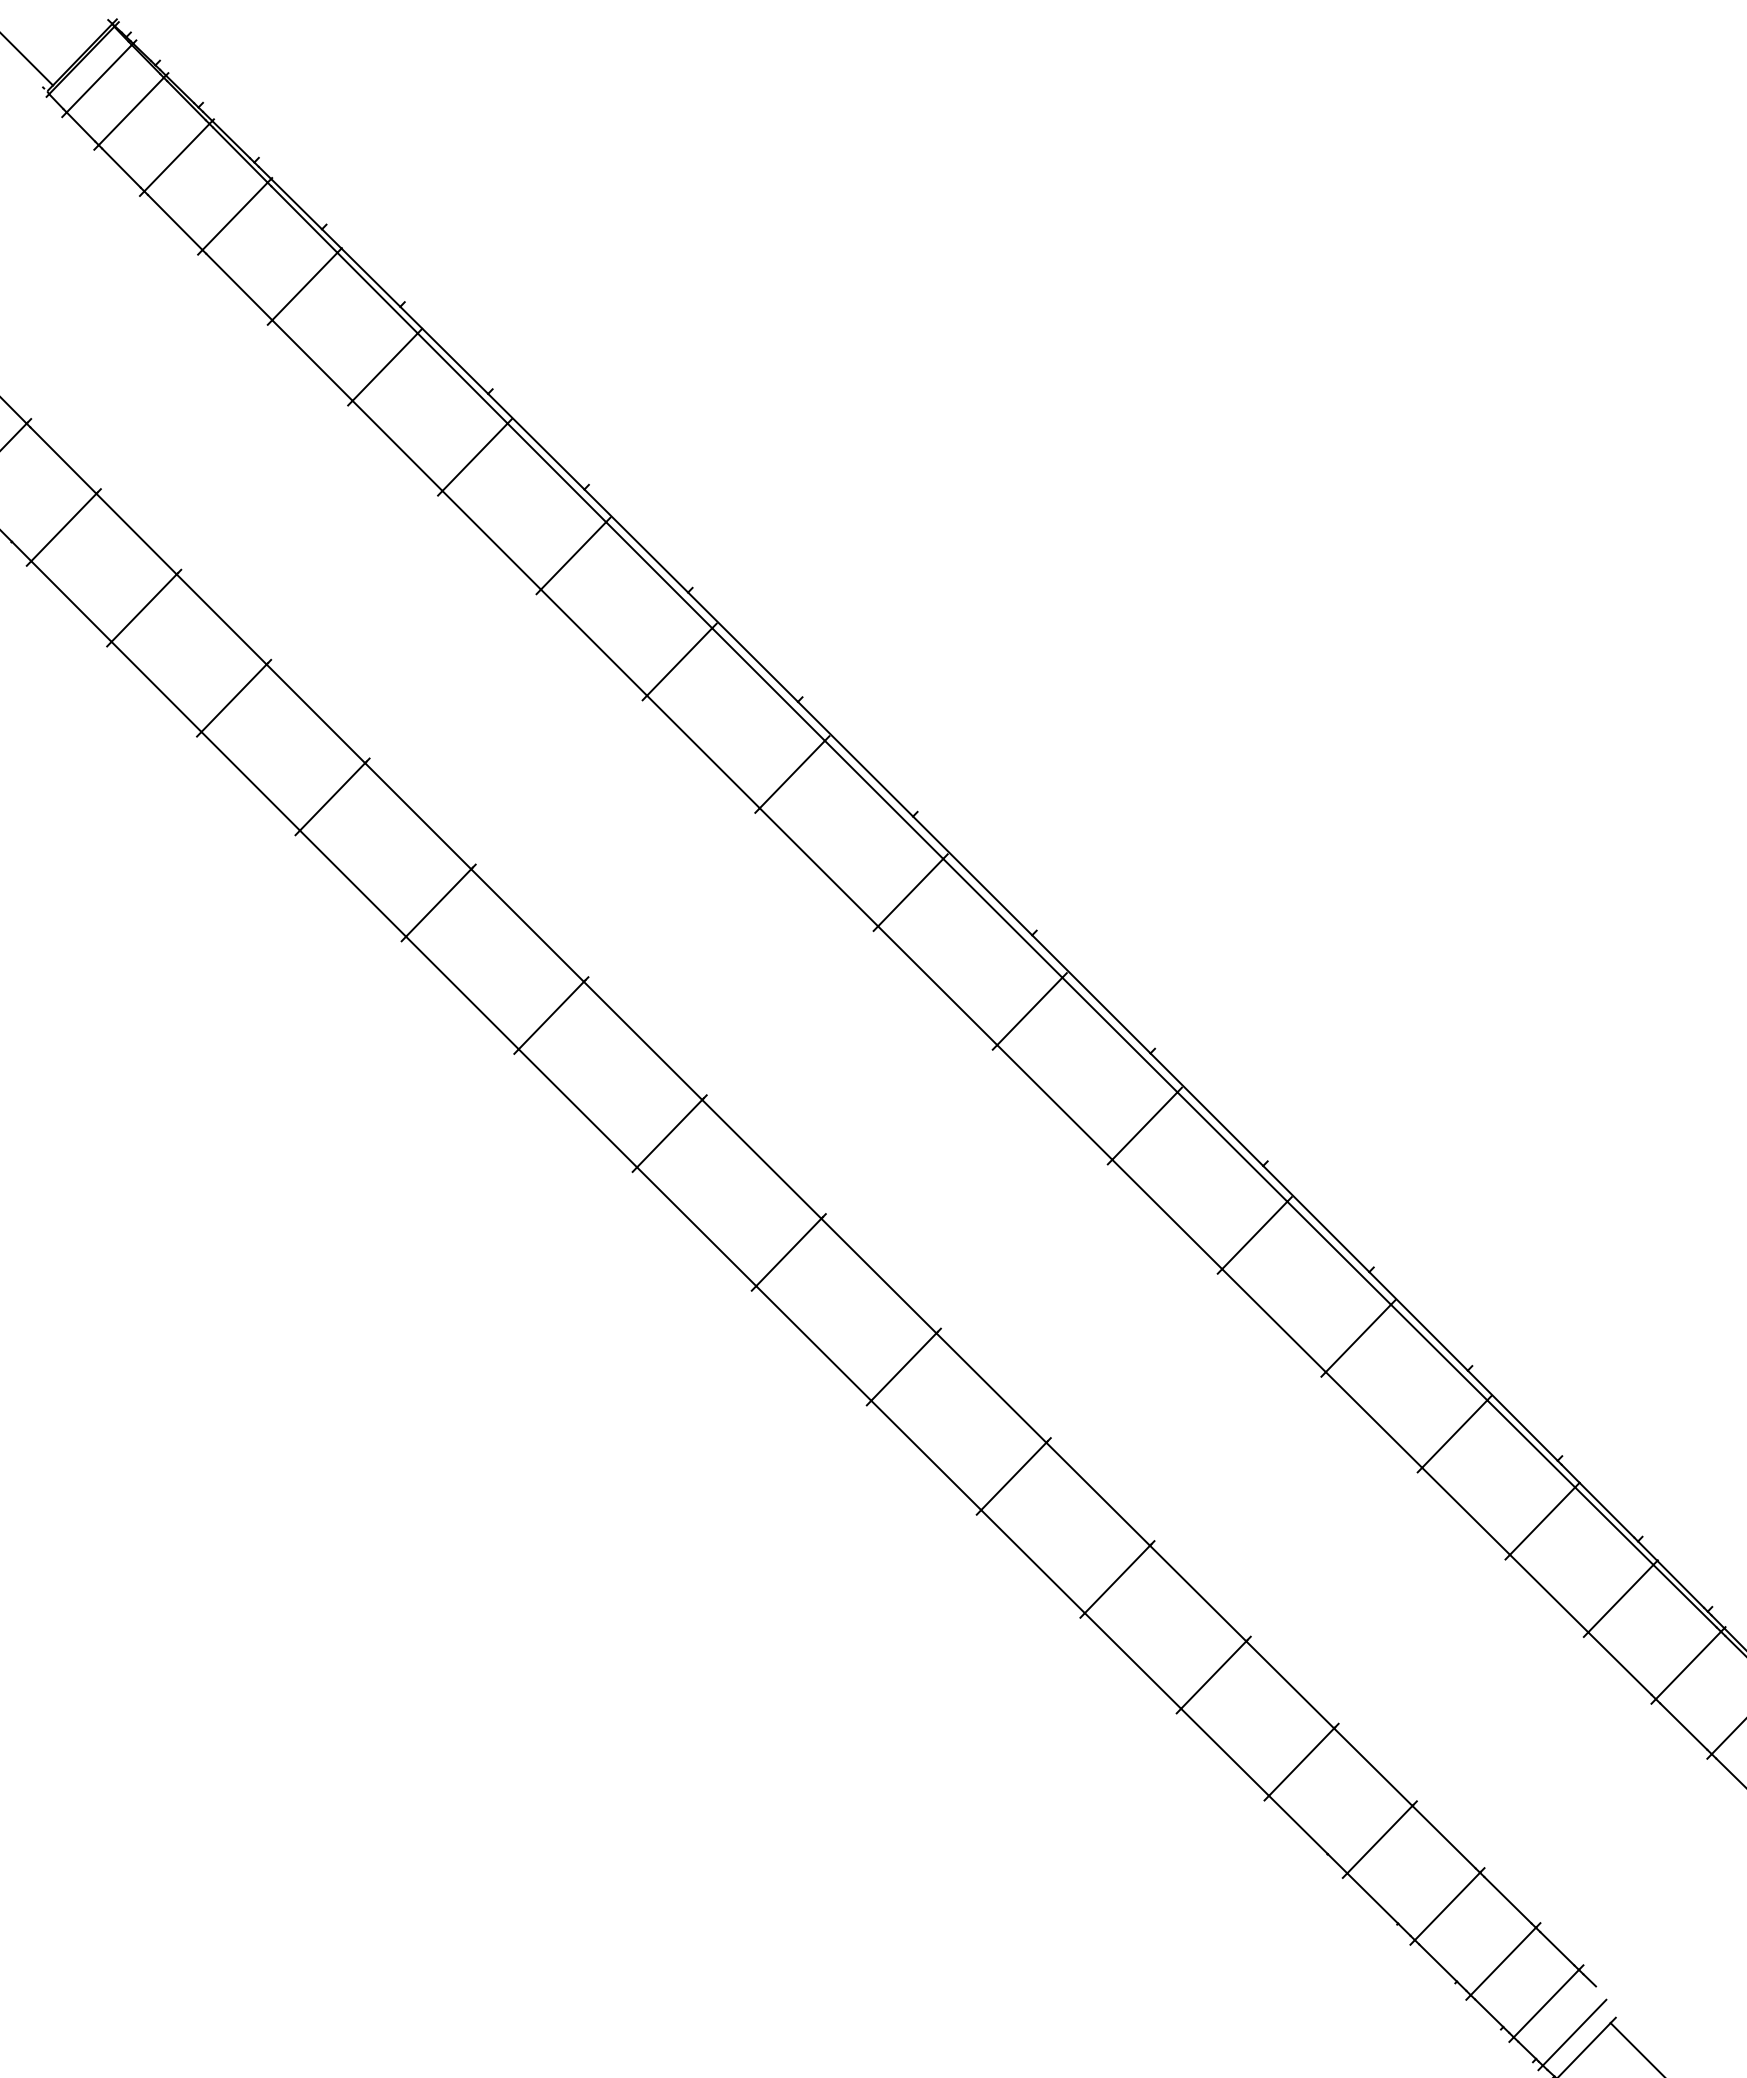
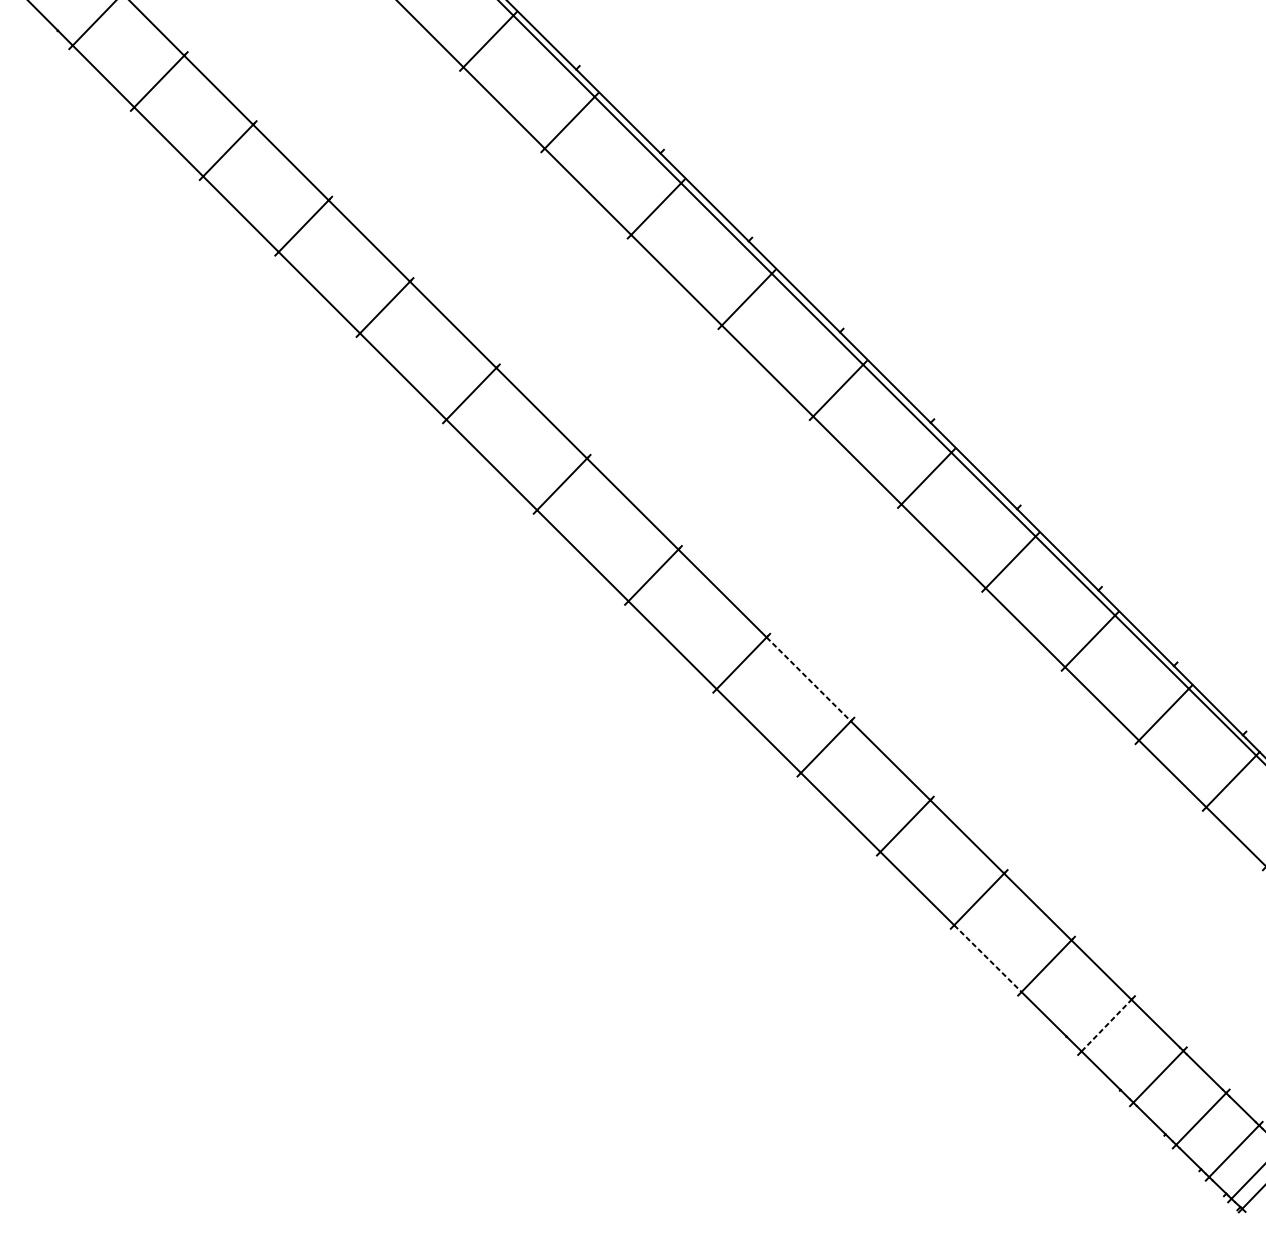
line: (991, 1388) -> (808, 679), solid -> dashed
line: (1225, 1752) -> (988, 958), solid -> dashed
line: (1379, 1839) -> (1106, 1025), solid -> dashed

